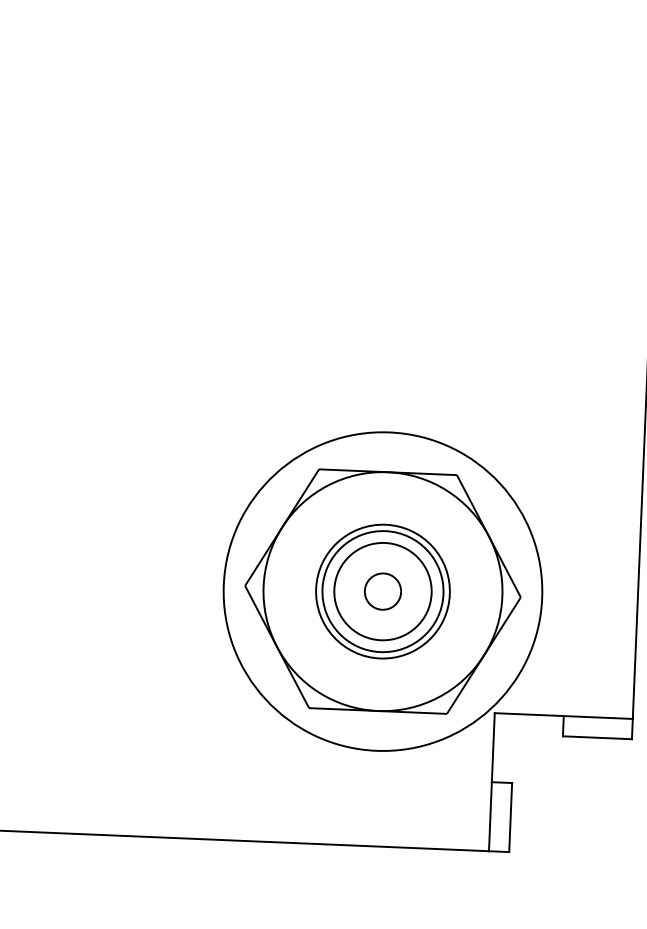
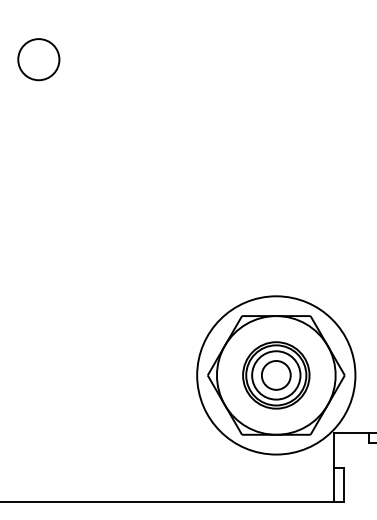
circle: (383, 591) -> (276, 375), size x1.6

